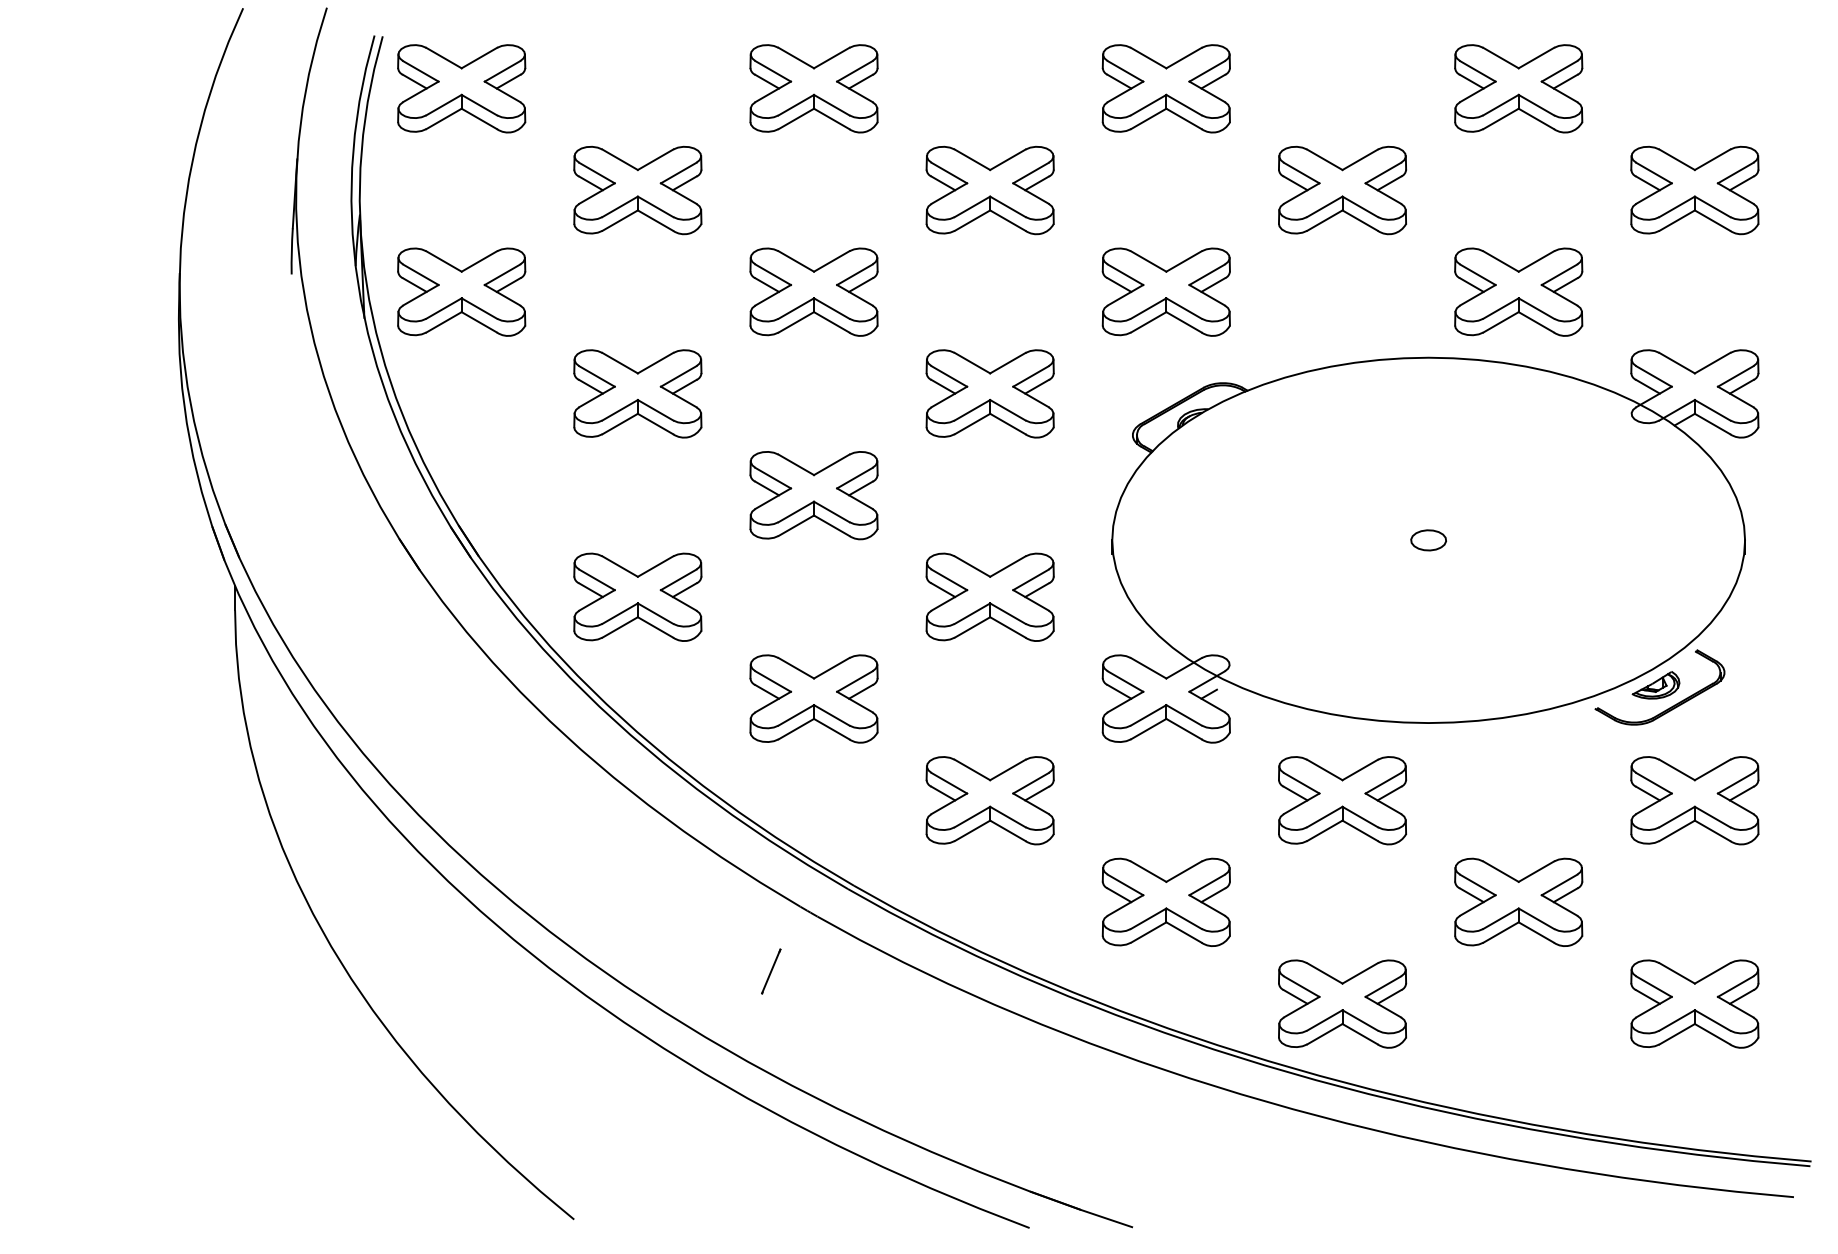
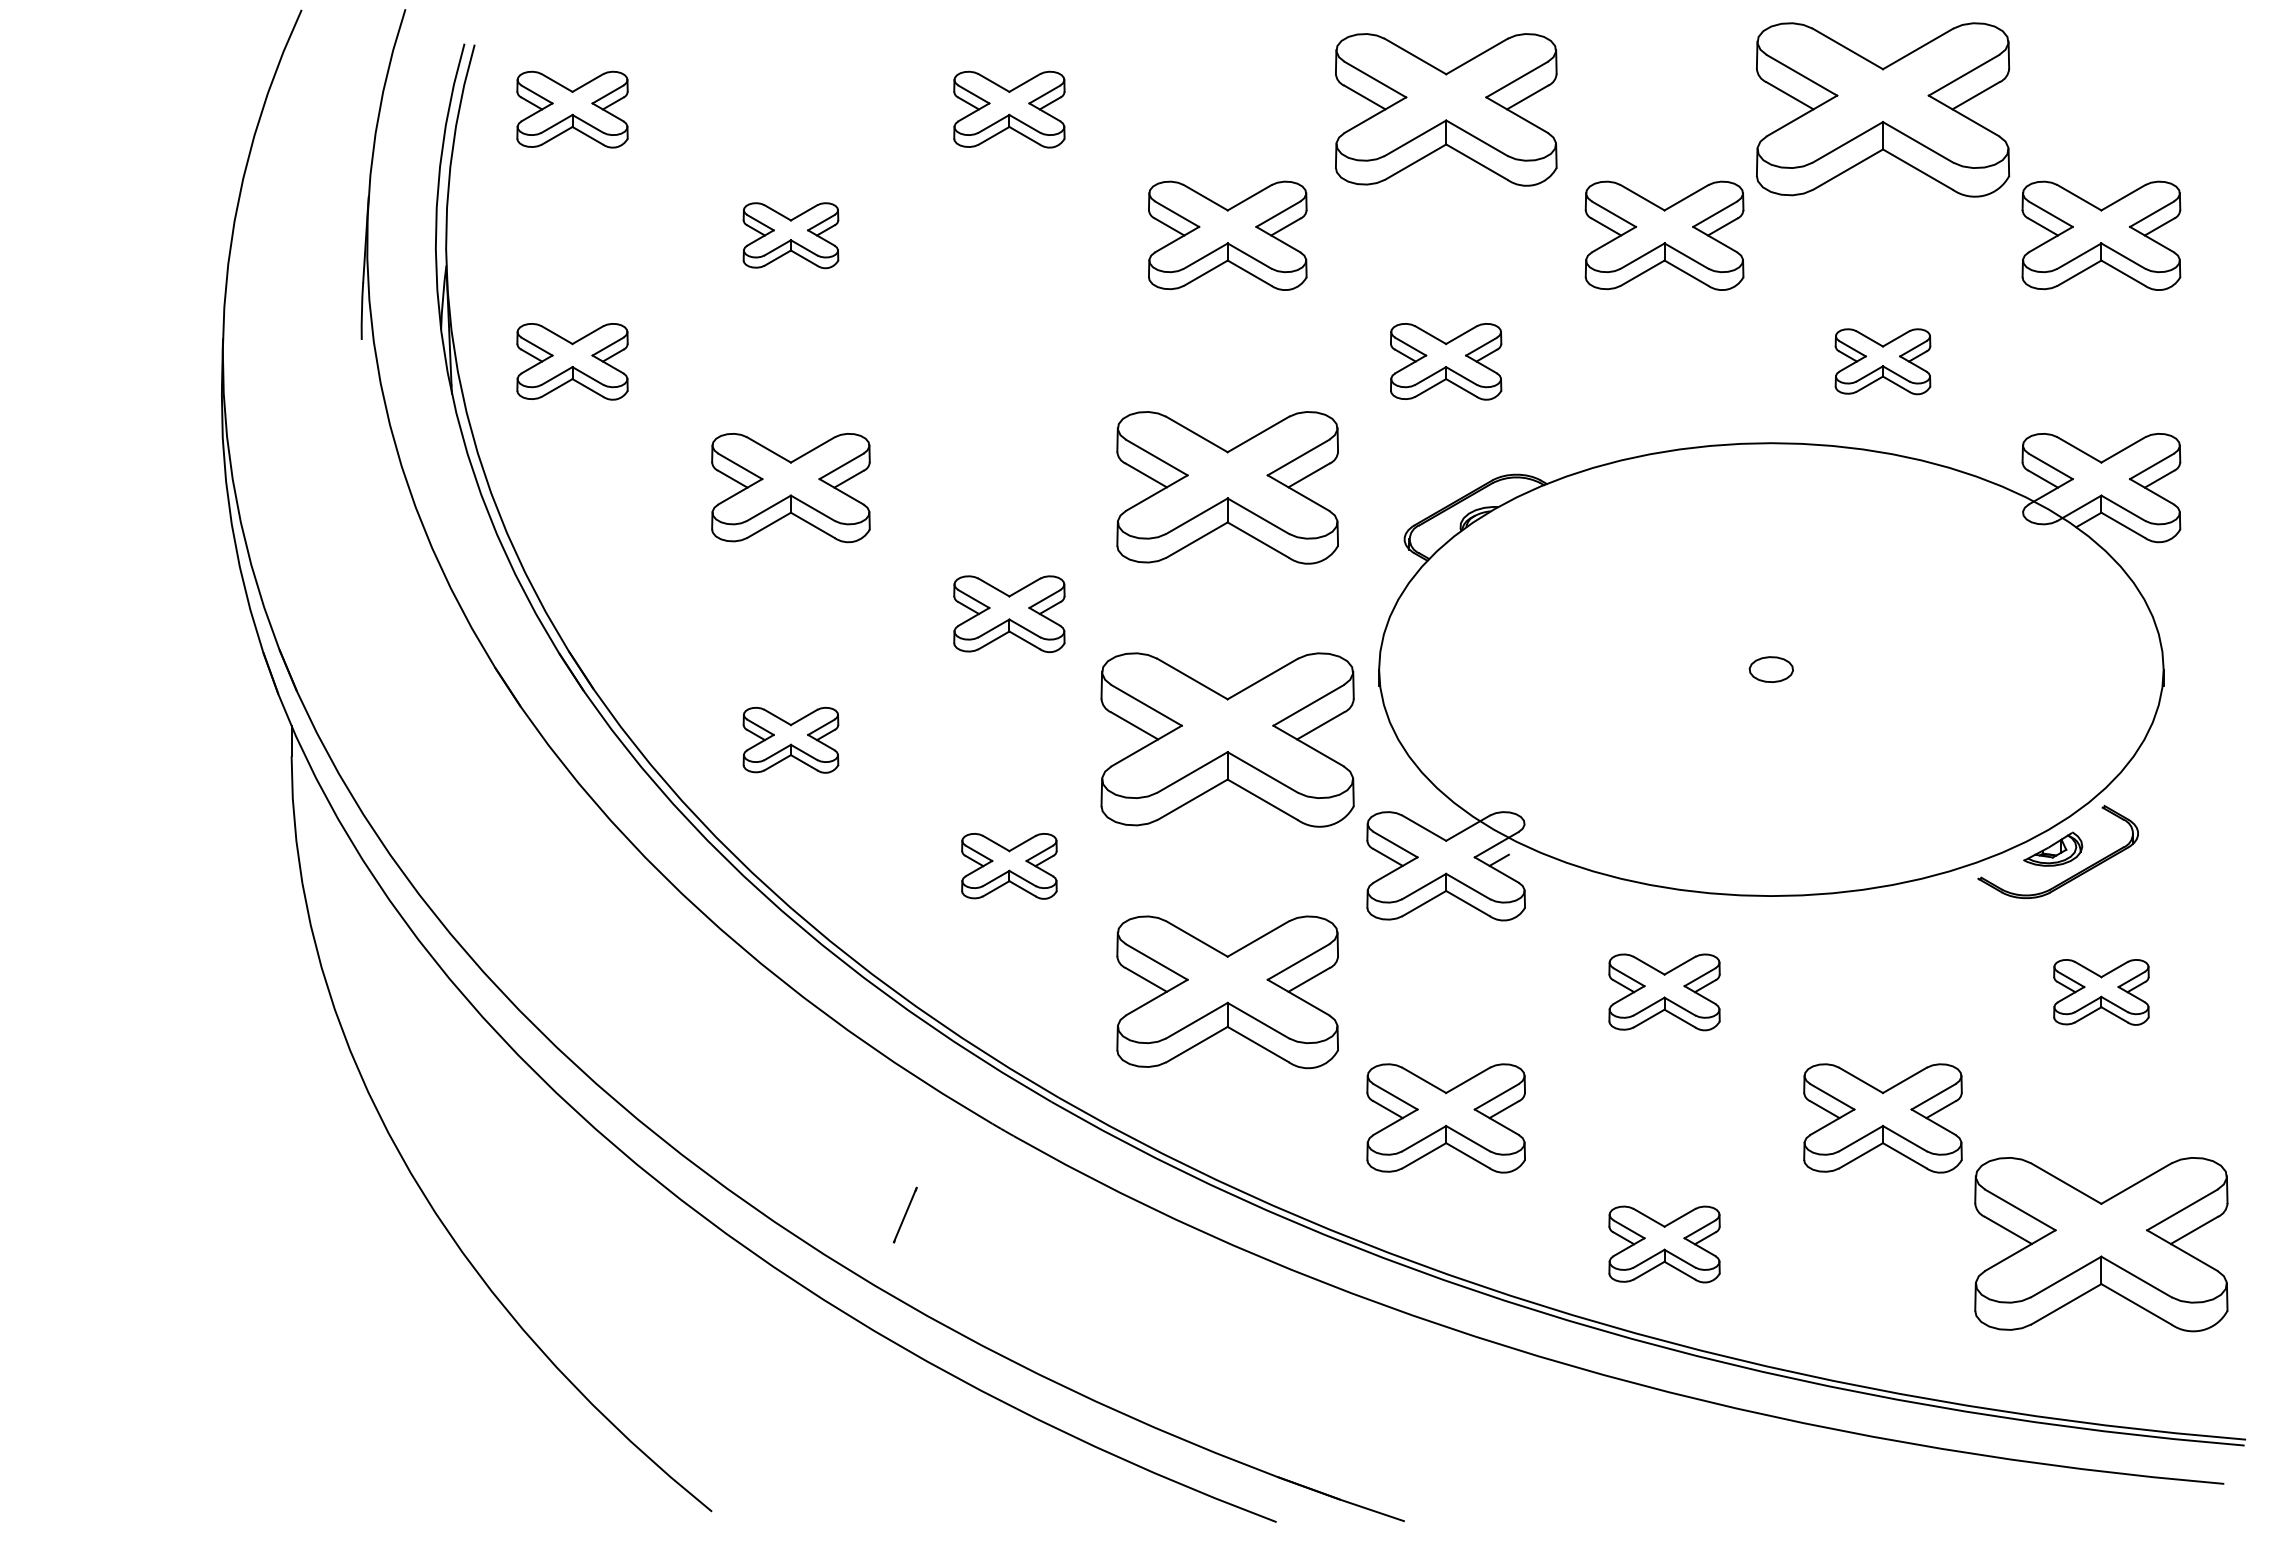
part: (461, 88) -> (572, 109), size x0.7
part: (814, 88) -> (1009, 109), size x0.7
part: (1165, 88) -> (1445, 109), size x1.4
part: (1518, 88) -> (1882, 109), size x1.6
part: (637, 190) -> (790, 235), size x0.6
part: (461, 291) -> (572, 361), size x0.7
part: (814, 291) -> (1009, 361), removed
part: (1165, 291) -> (1445, 361), size x0.7
part: (1518, 291) -> (1882, 361), size x0.6
part: (989, 394) -> (1227, 488), size x1.4
part: (814, 495) -> (1009, 614), size x0.7
part: (637, 597) -> (790, 740), size x0.6
part: (989, 597) -> (1227, 740), size x1.6
part: (814, 699) -> (1009, 866), size x0.6
part: (989, 800) -> (1227, 992), size x1.4
part: (1342, 800) -> (1664, 992), size x0.7
part: (1694, 800) -> (2101, 992), size x0.6
line: (770, 971) -> (904, 1214), moved
part: (1342, 1004) -> (1664, 1244), size x0.7
part: (1694, 1004) -> (2101, 1244), size x1.6

